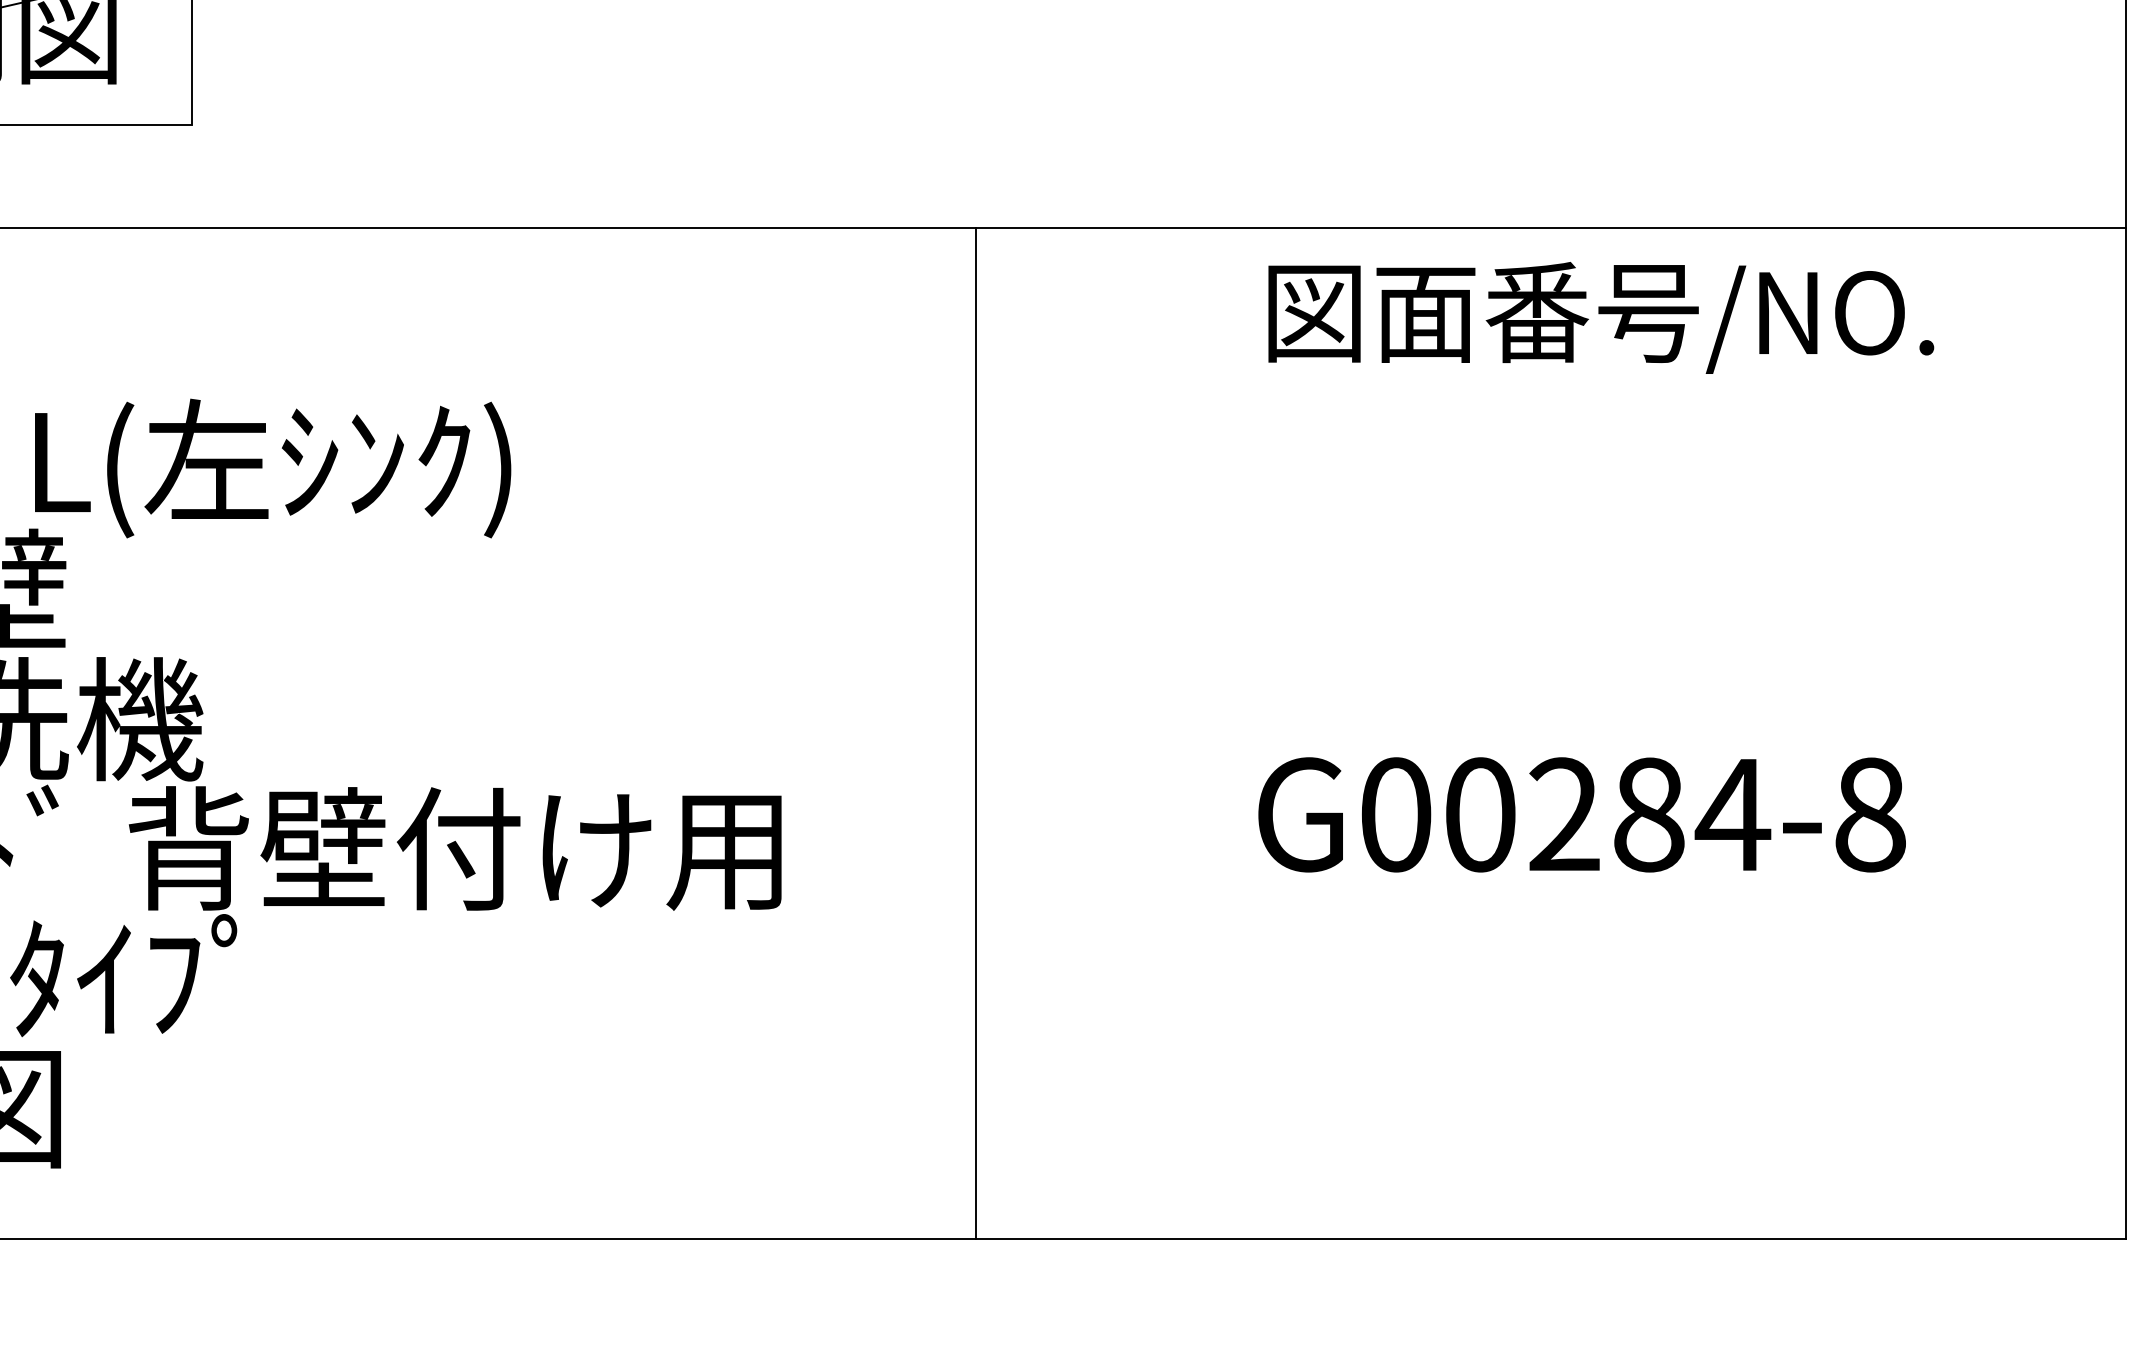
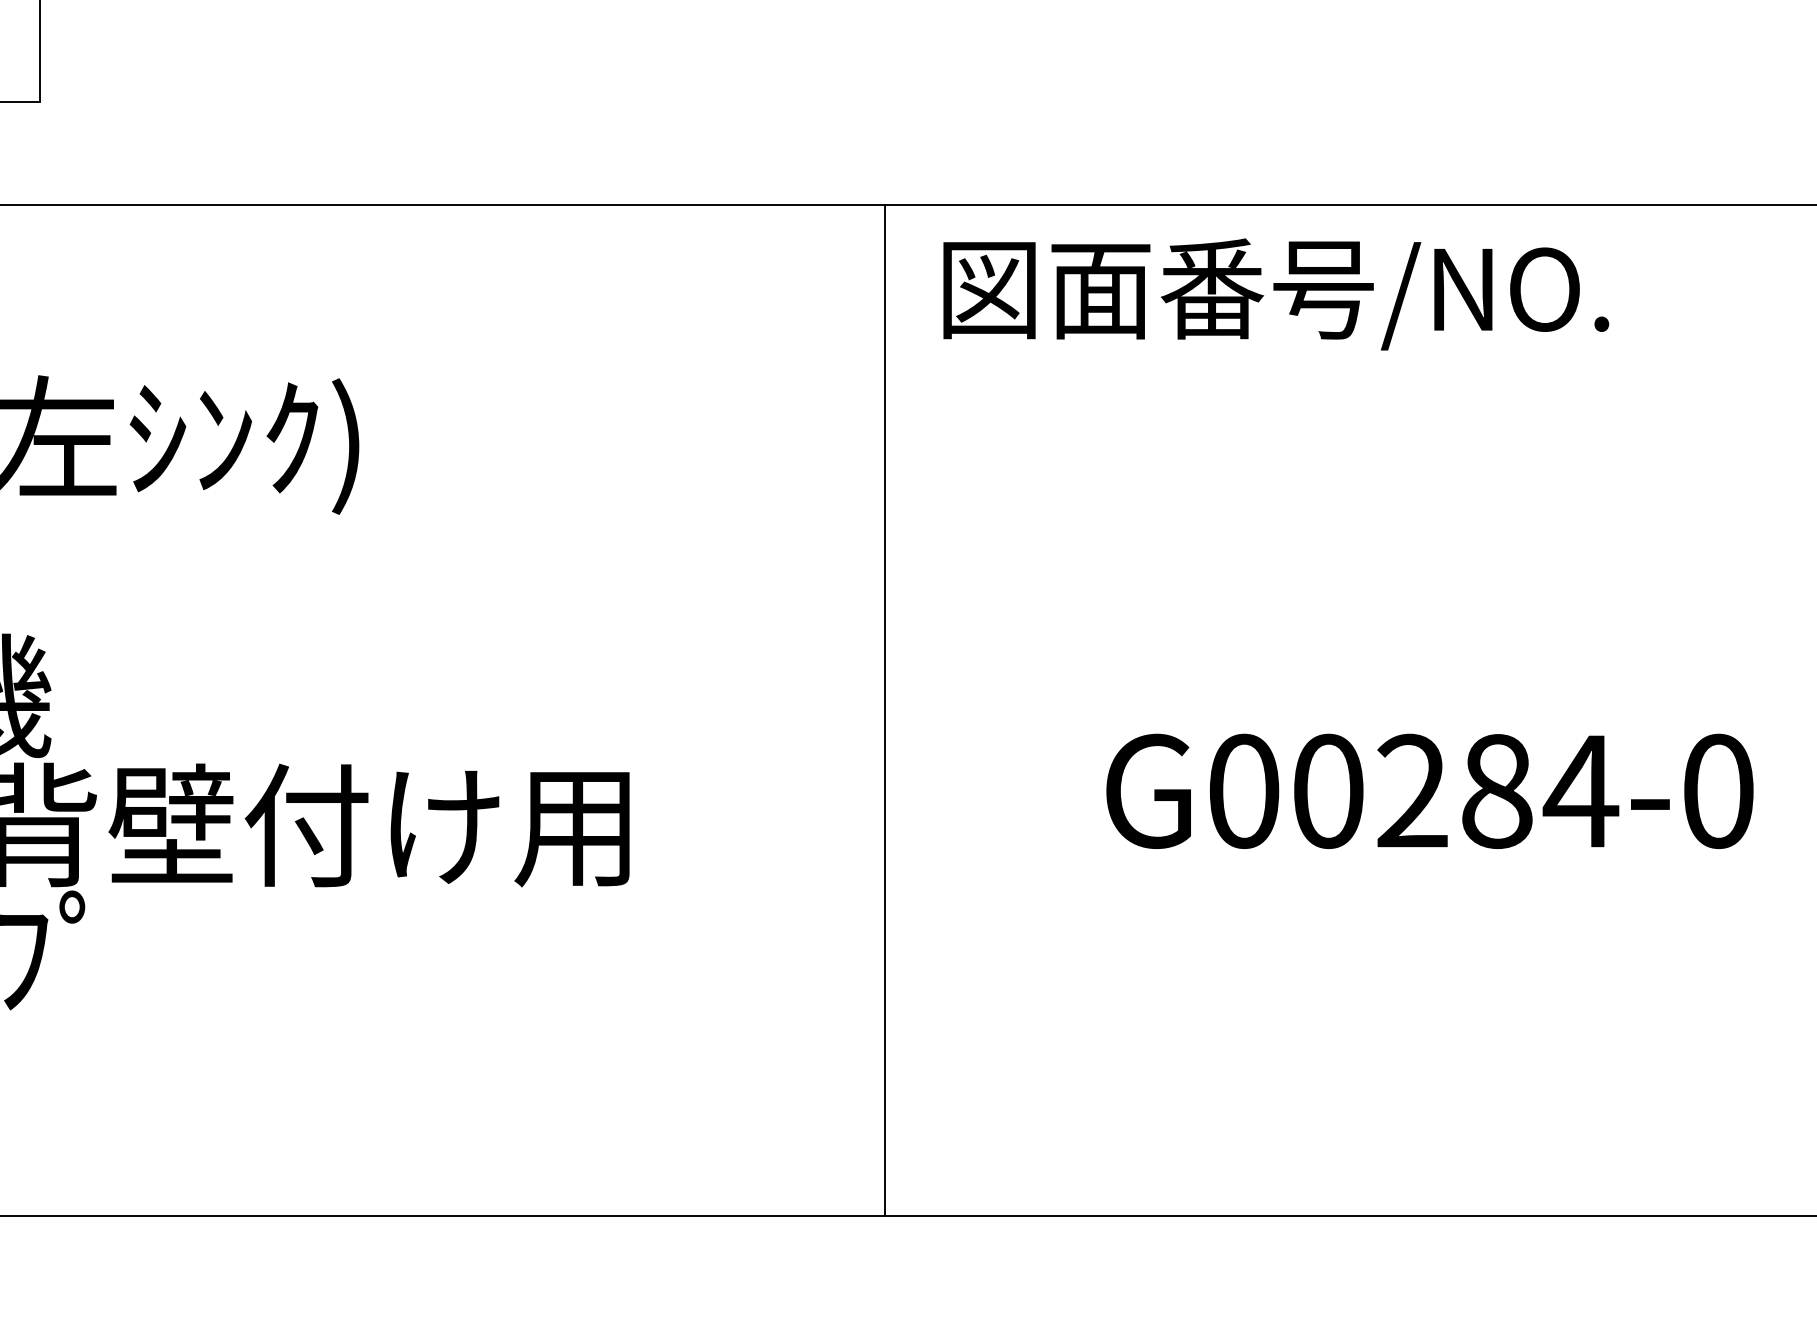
text: (1601, 317) -> (1276, 294), moved
line: (975, 733) -> (884, 710), moved
text: (1870, 814) -> (1718, 791), G00284-8 -> G00284-0

